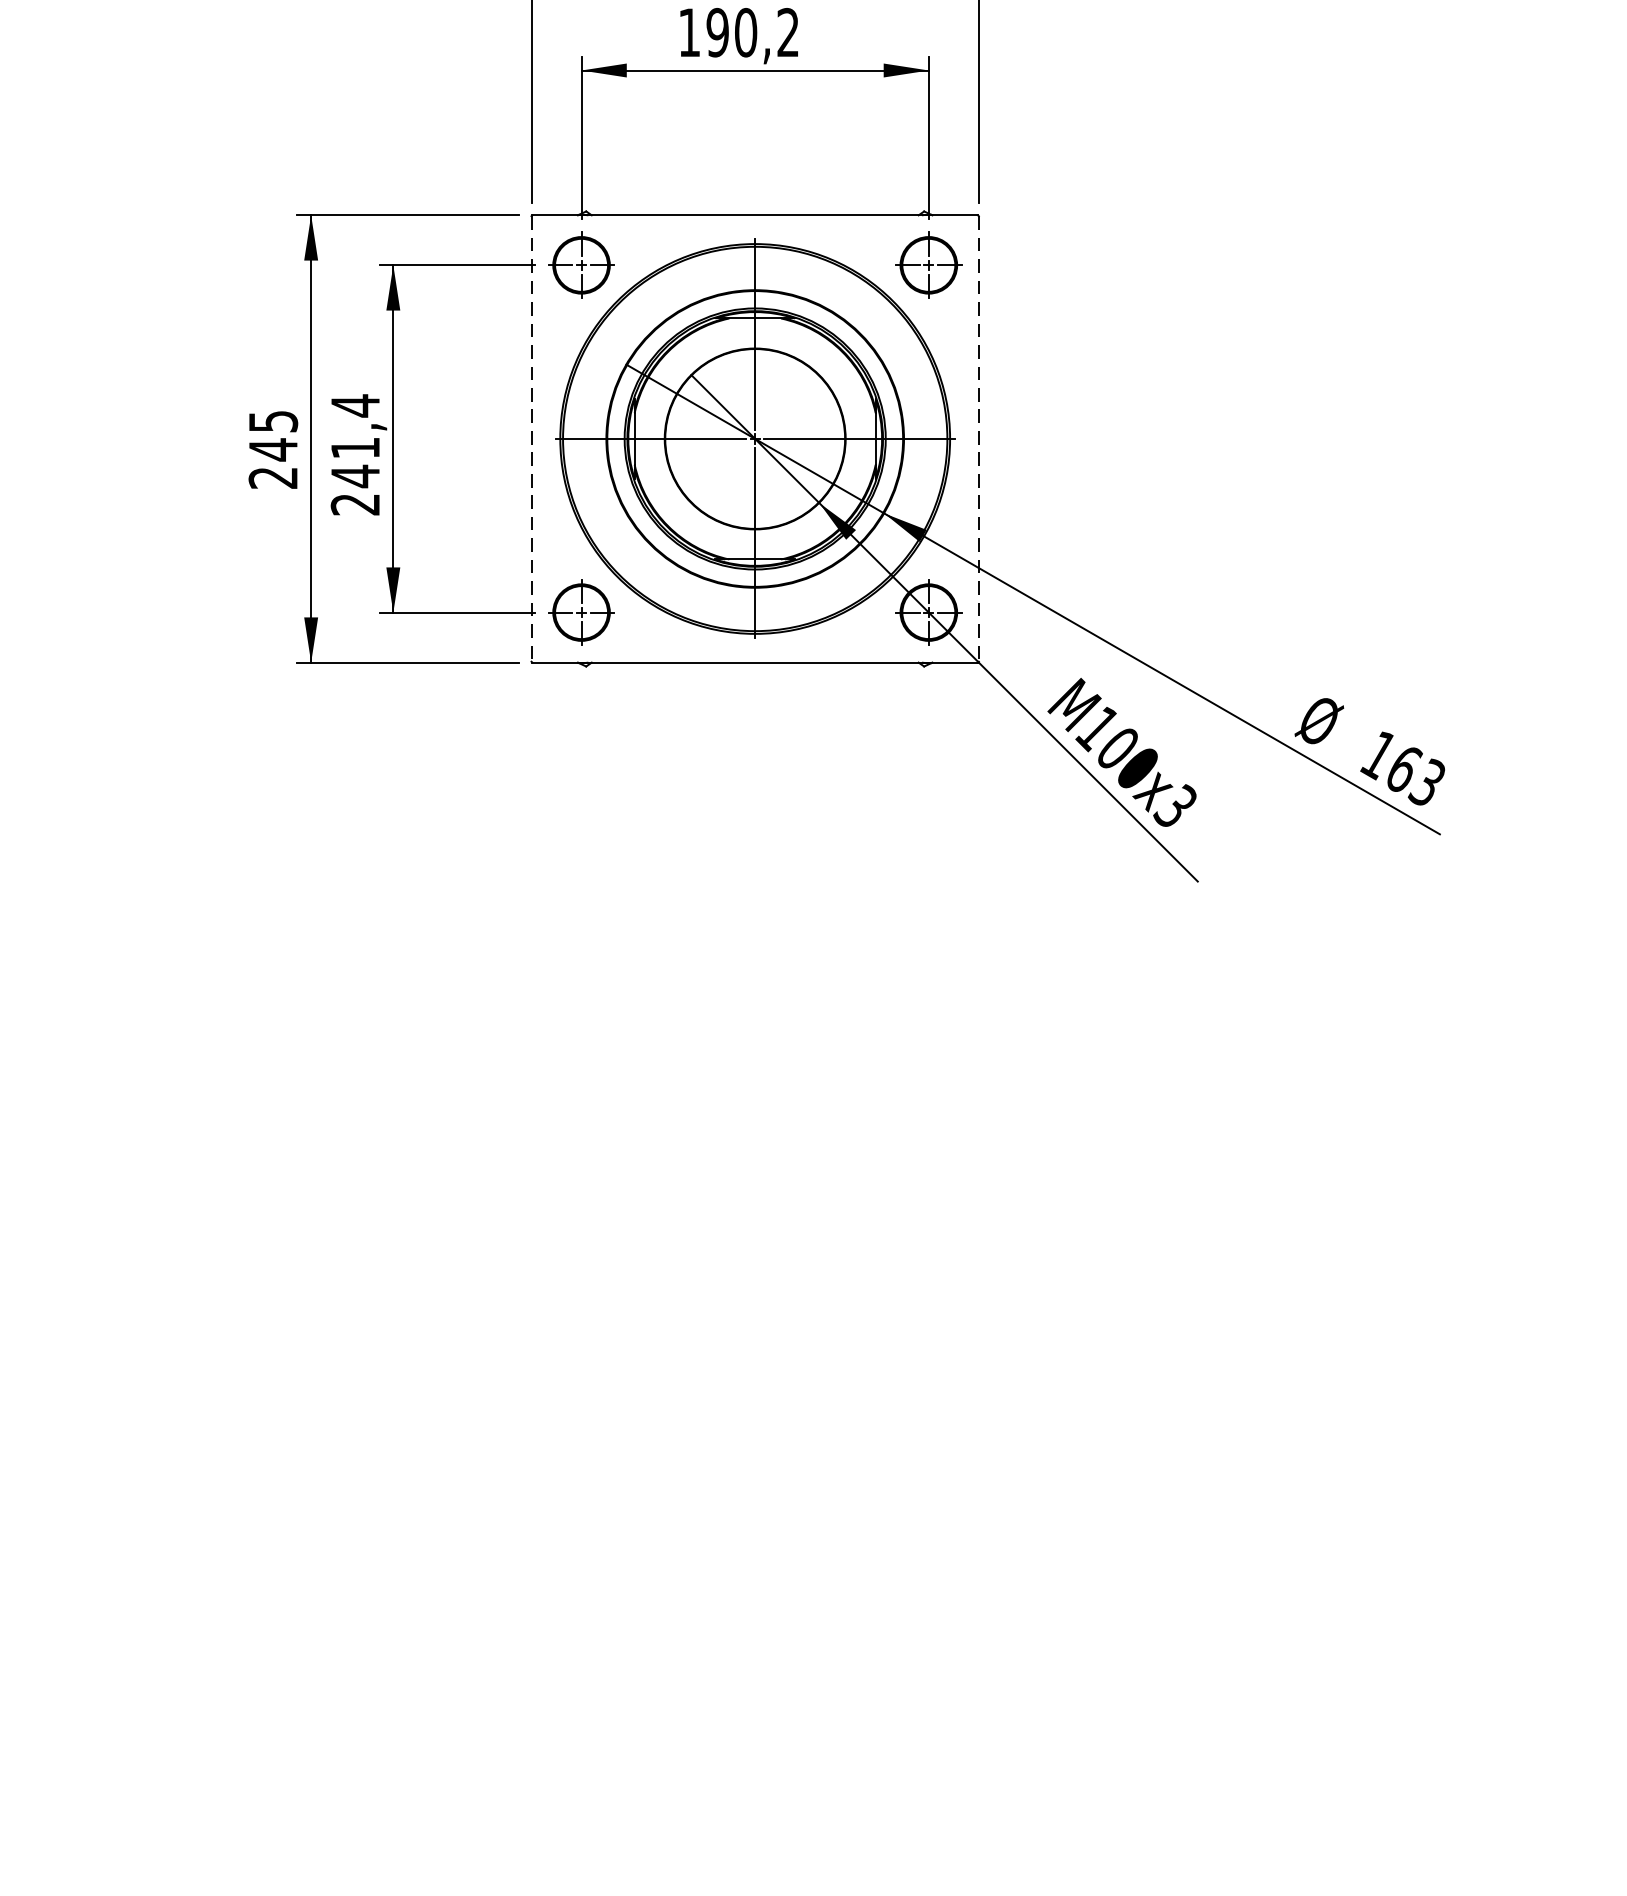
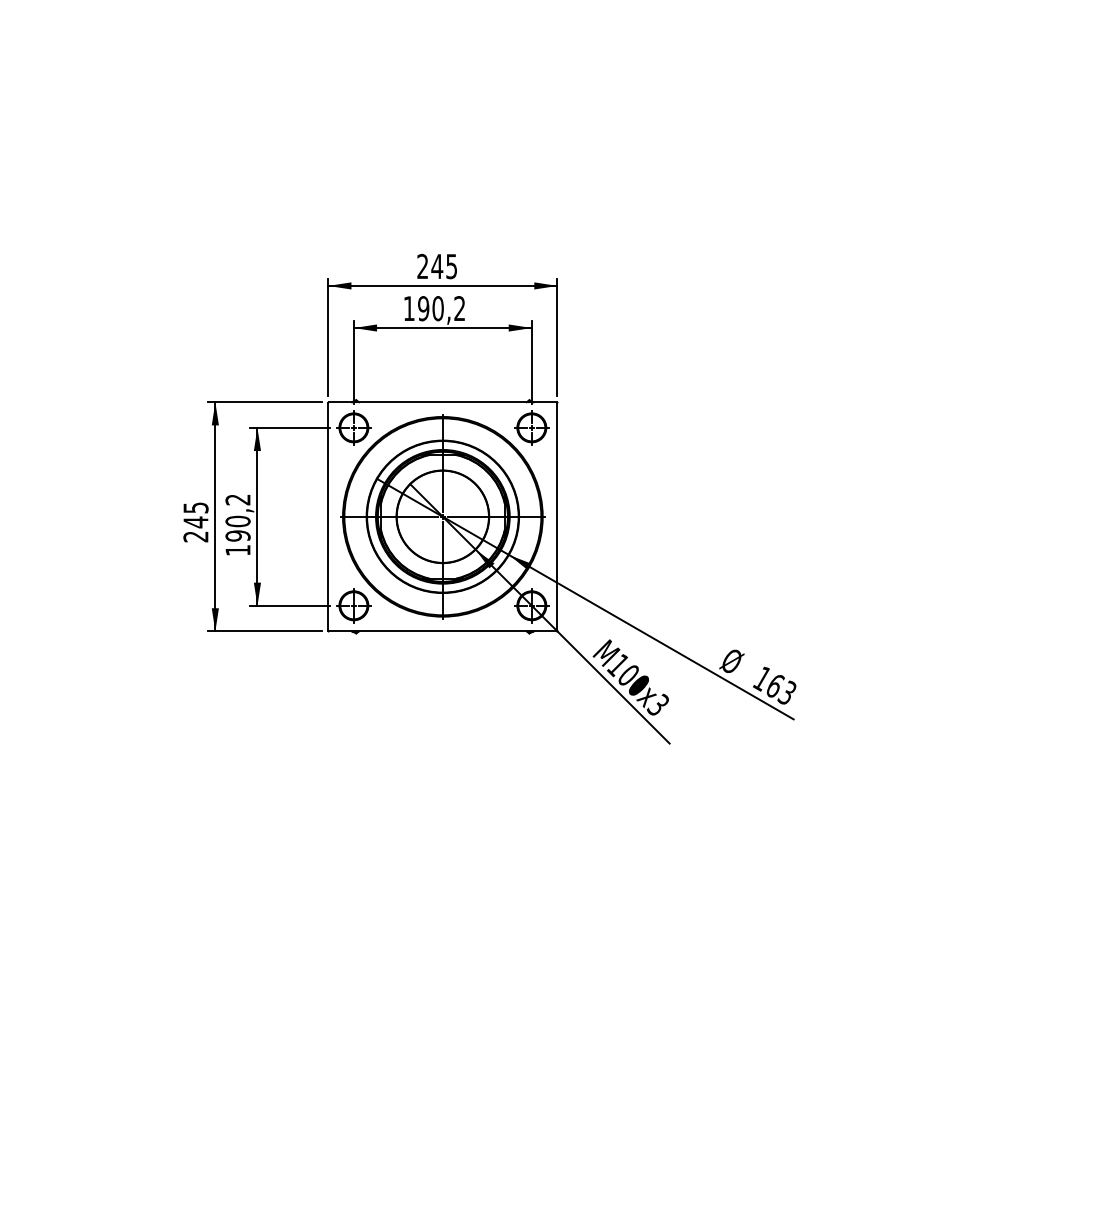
line: (531, 440) -> (328, 517), dashed -> solid
line: (978, 440) -> (557, 517), dashed -> solid
text: (354, 453) -> (237, 524), 241,4 -> 190,2

